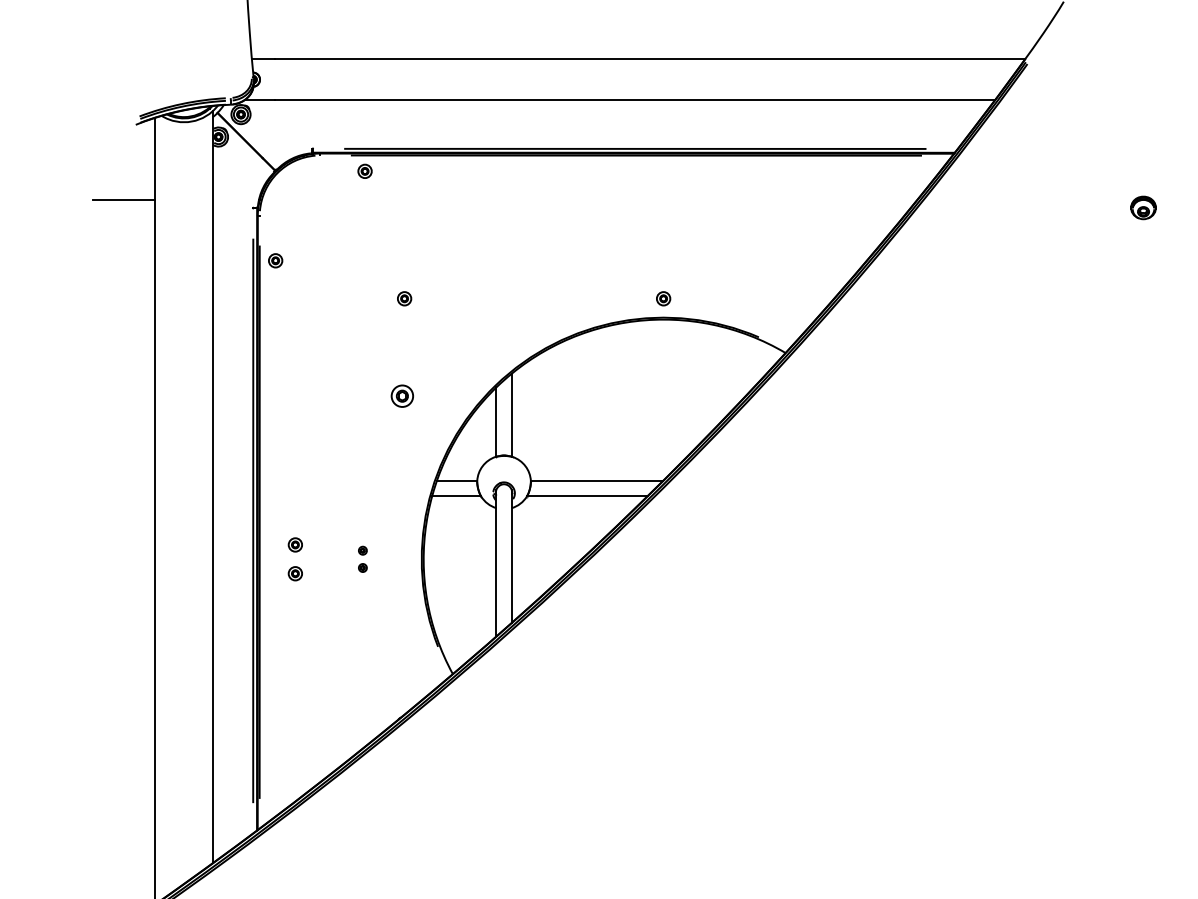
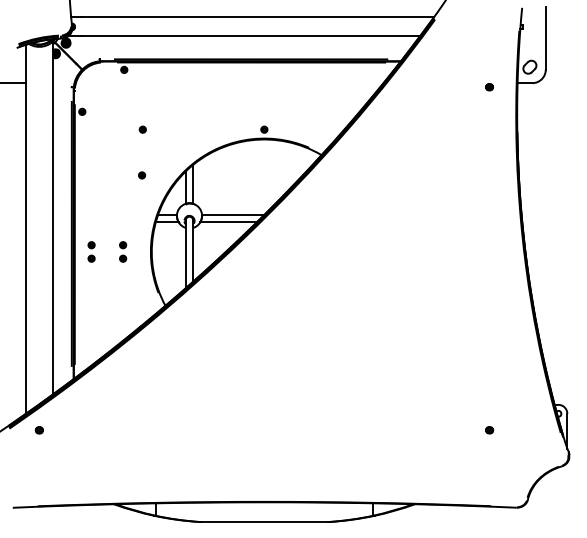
part: (1143, 208) -> (489, 87), size x0.62
part: (403, 396) -> (142, 175), size x0.62
part: (363, 558) -> (123, 251), size x1.67

